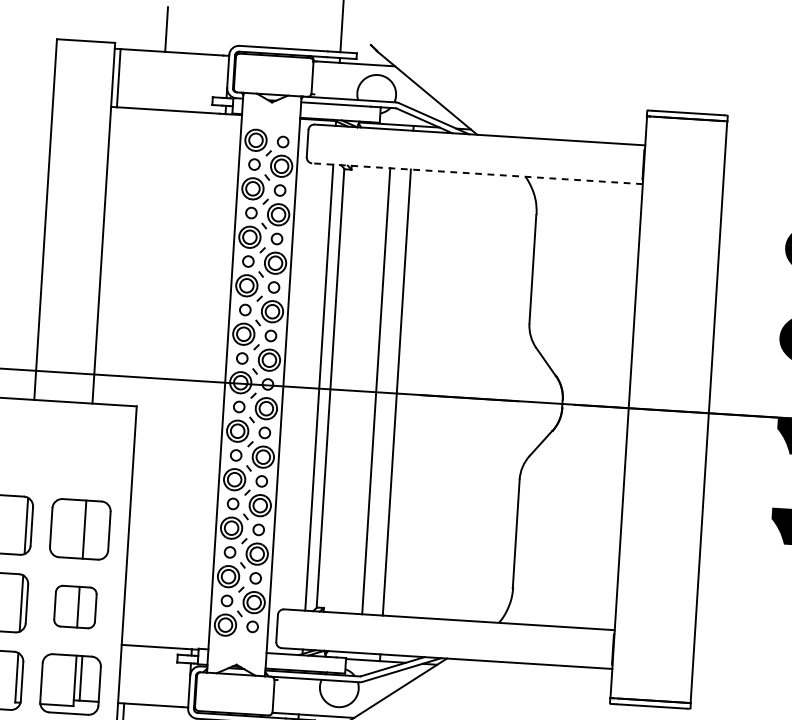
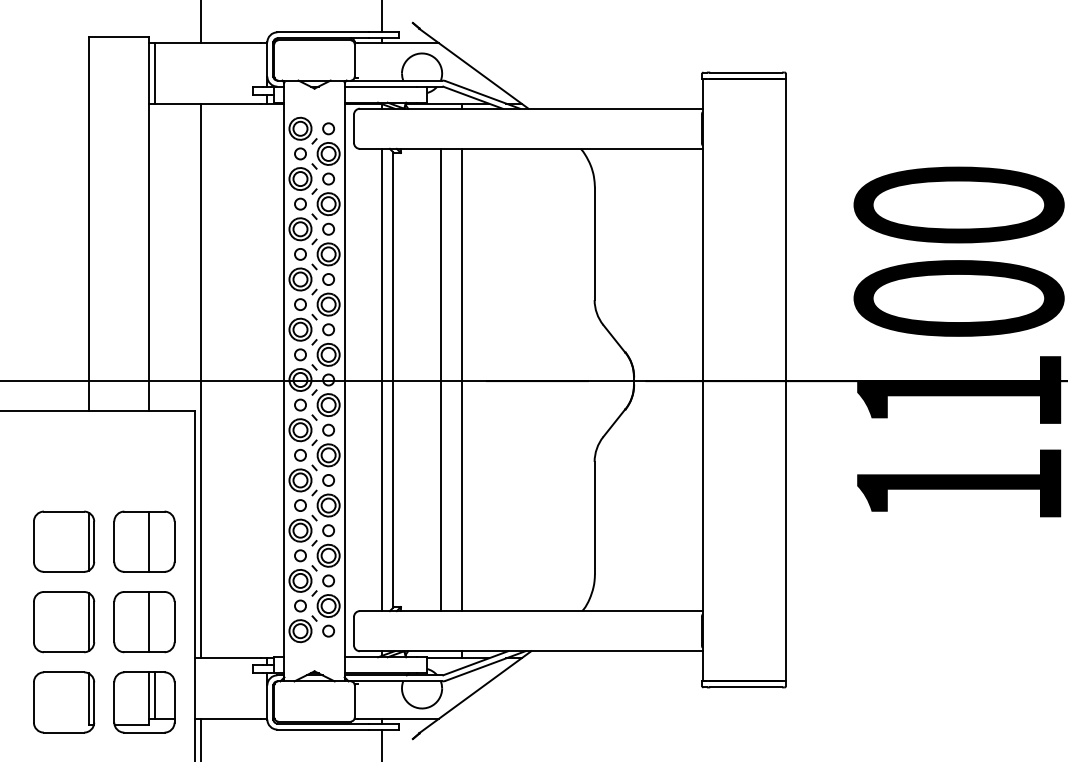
line: (476, 173) -> (530, 148), dashed -> solid
line: (145, 377) -> (201, 380), added
part: (75, 607) -> (144, 622), size x1.43

